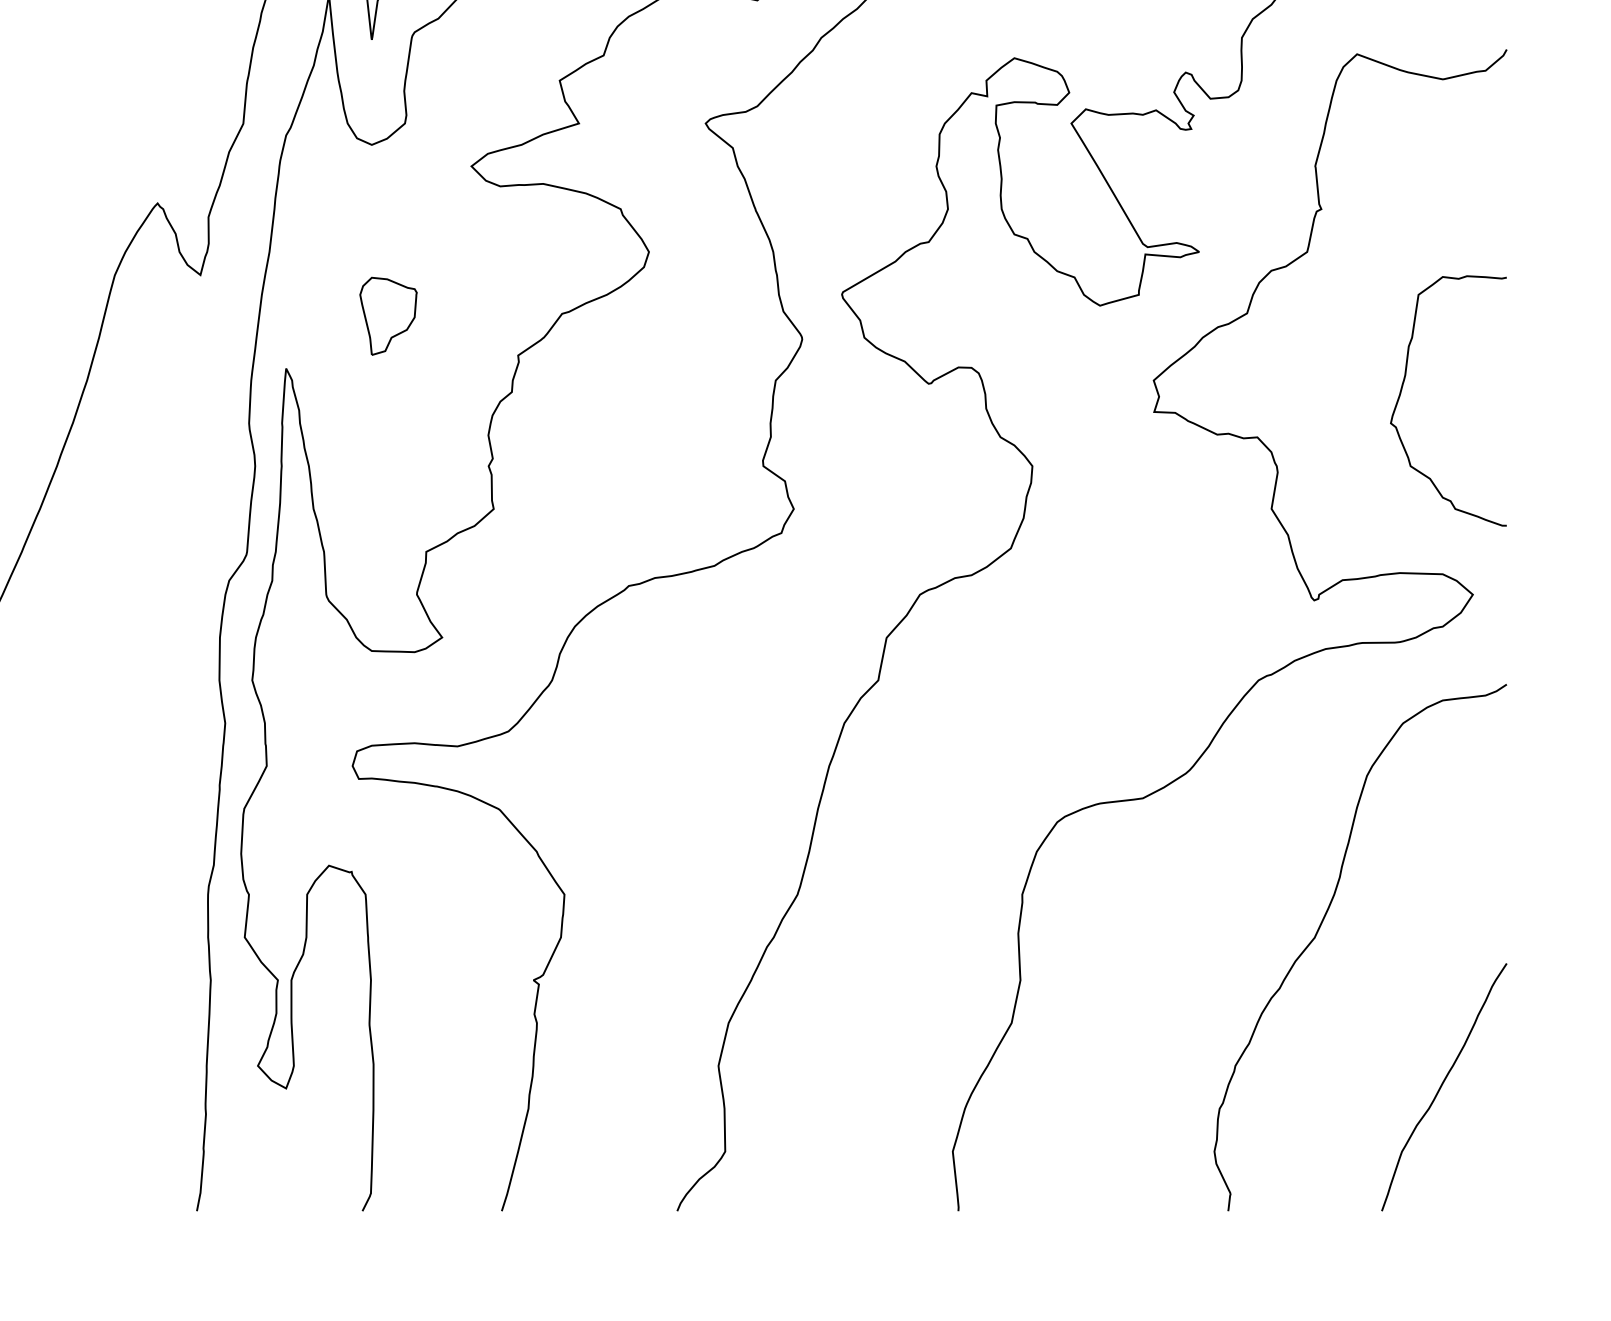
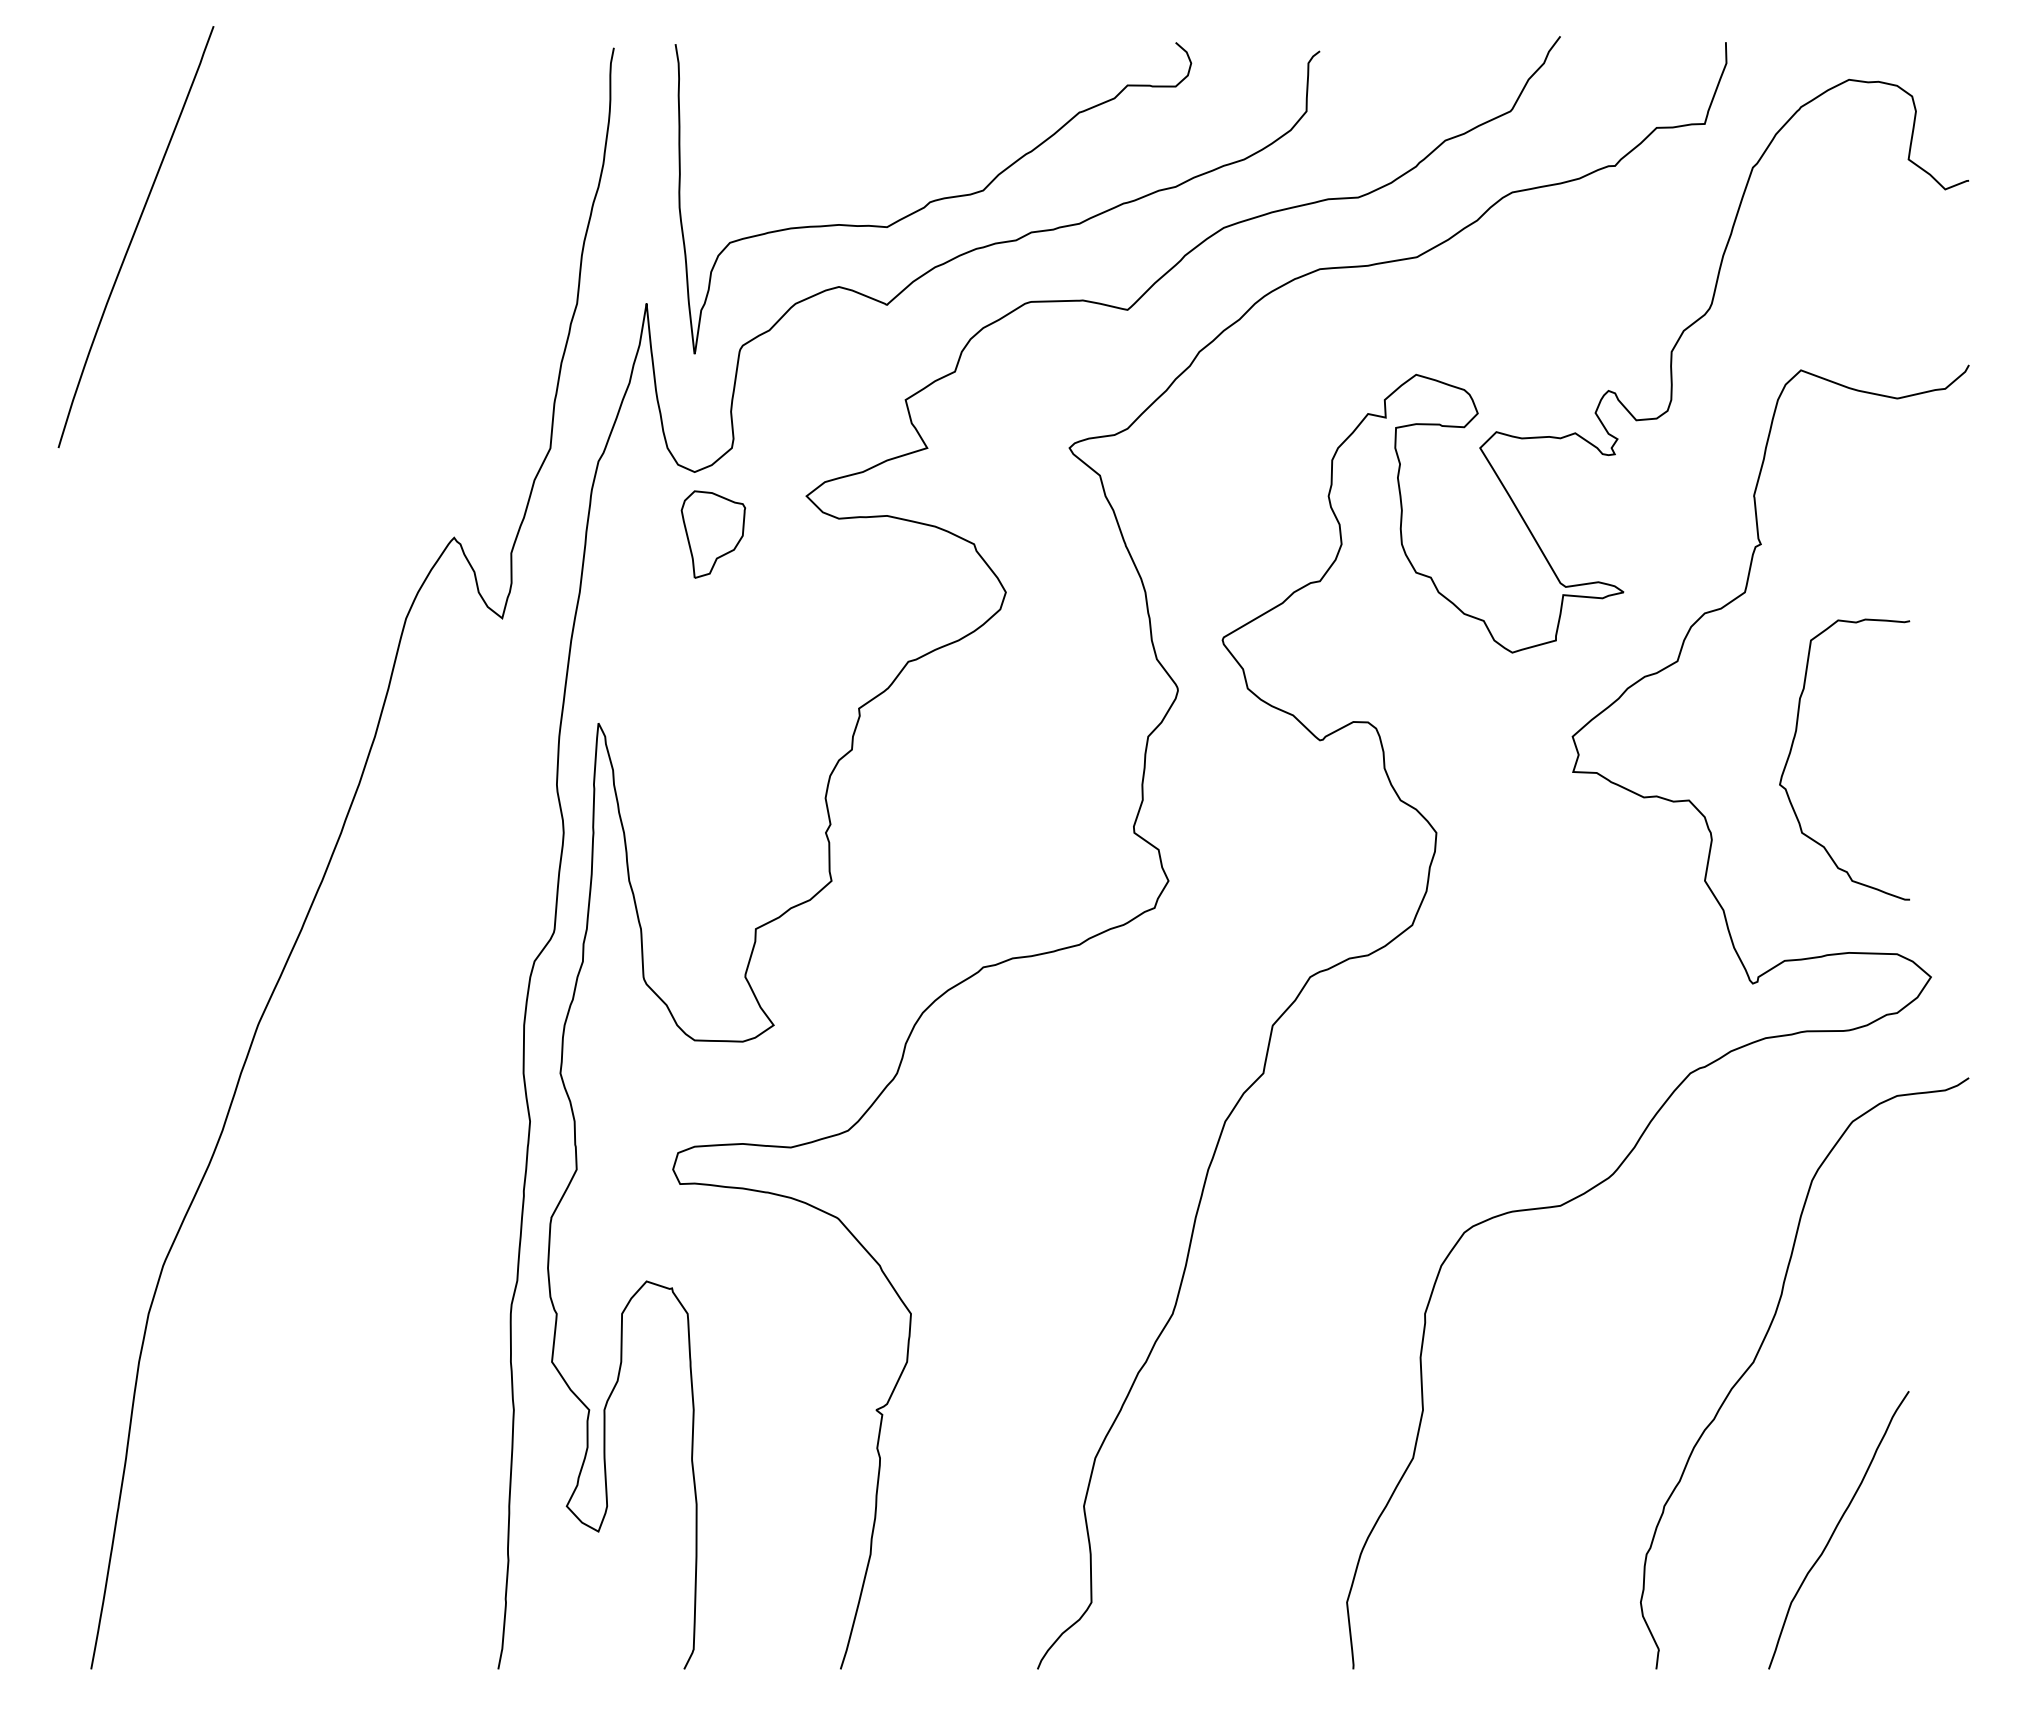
part: (388, 316) -> (713, 534), moved
curve: (1402, 391) -> (1792, 748), moved
curve: (1442, 1086) -> (1836, 1529), moved

